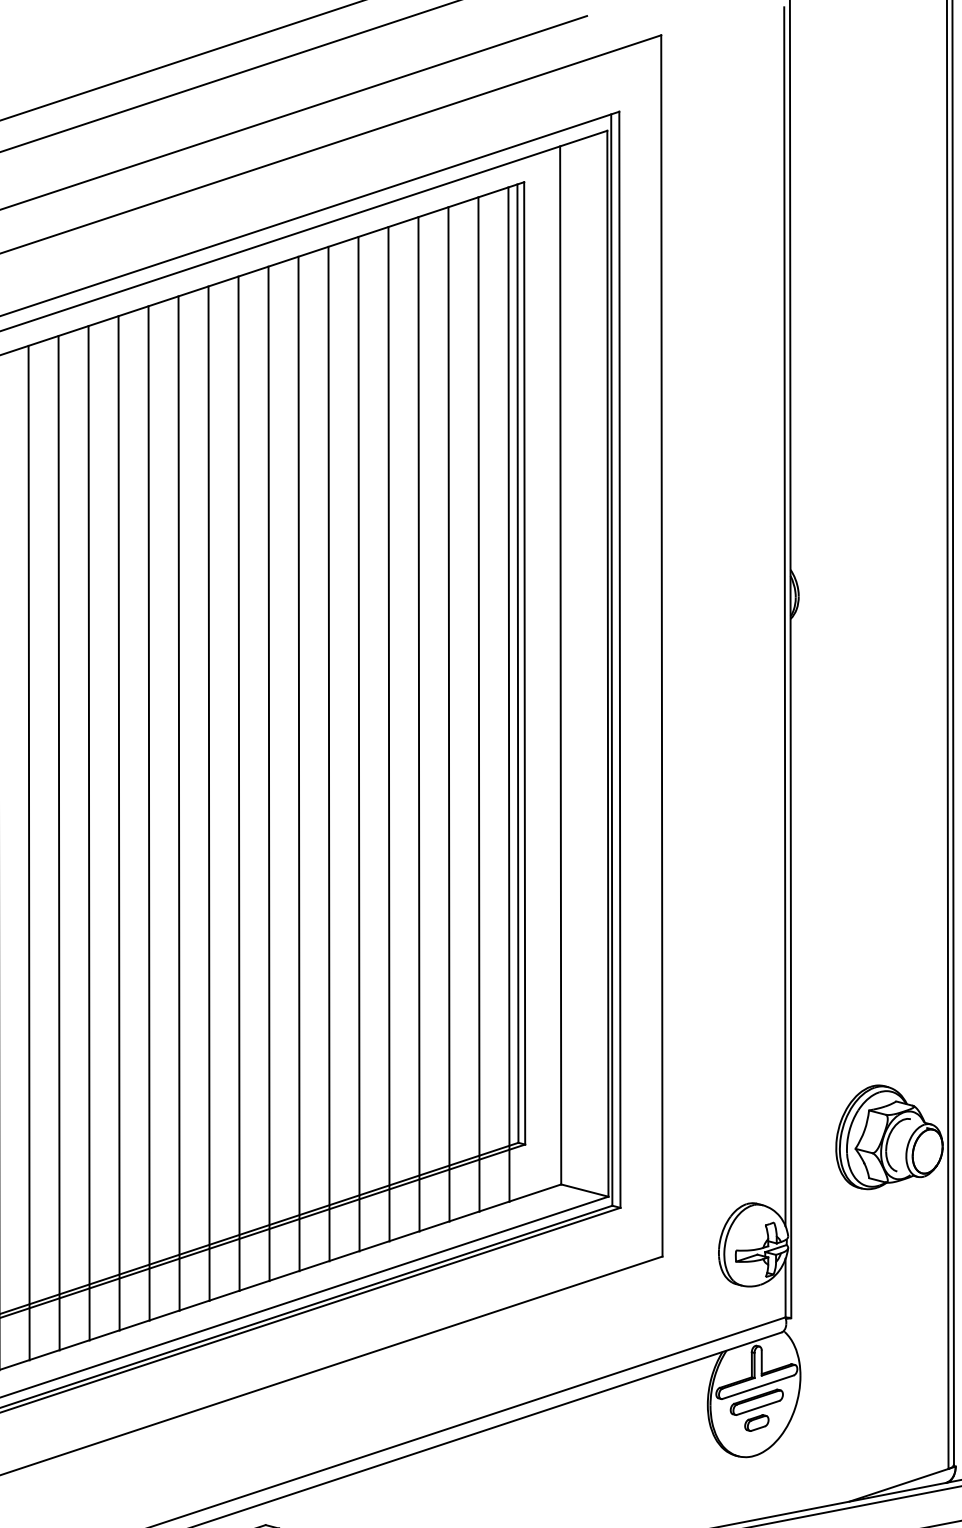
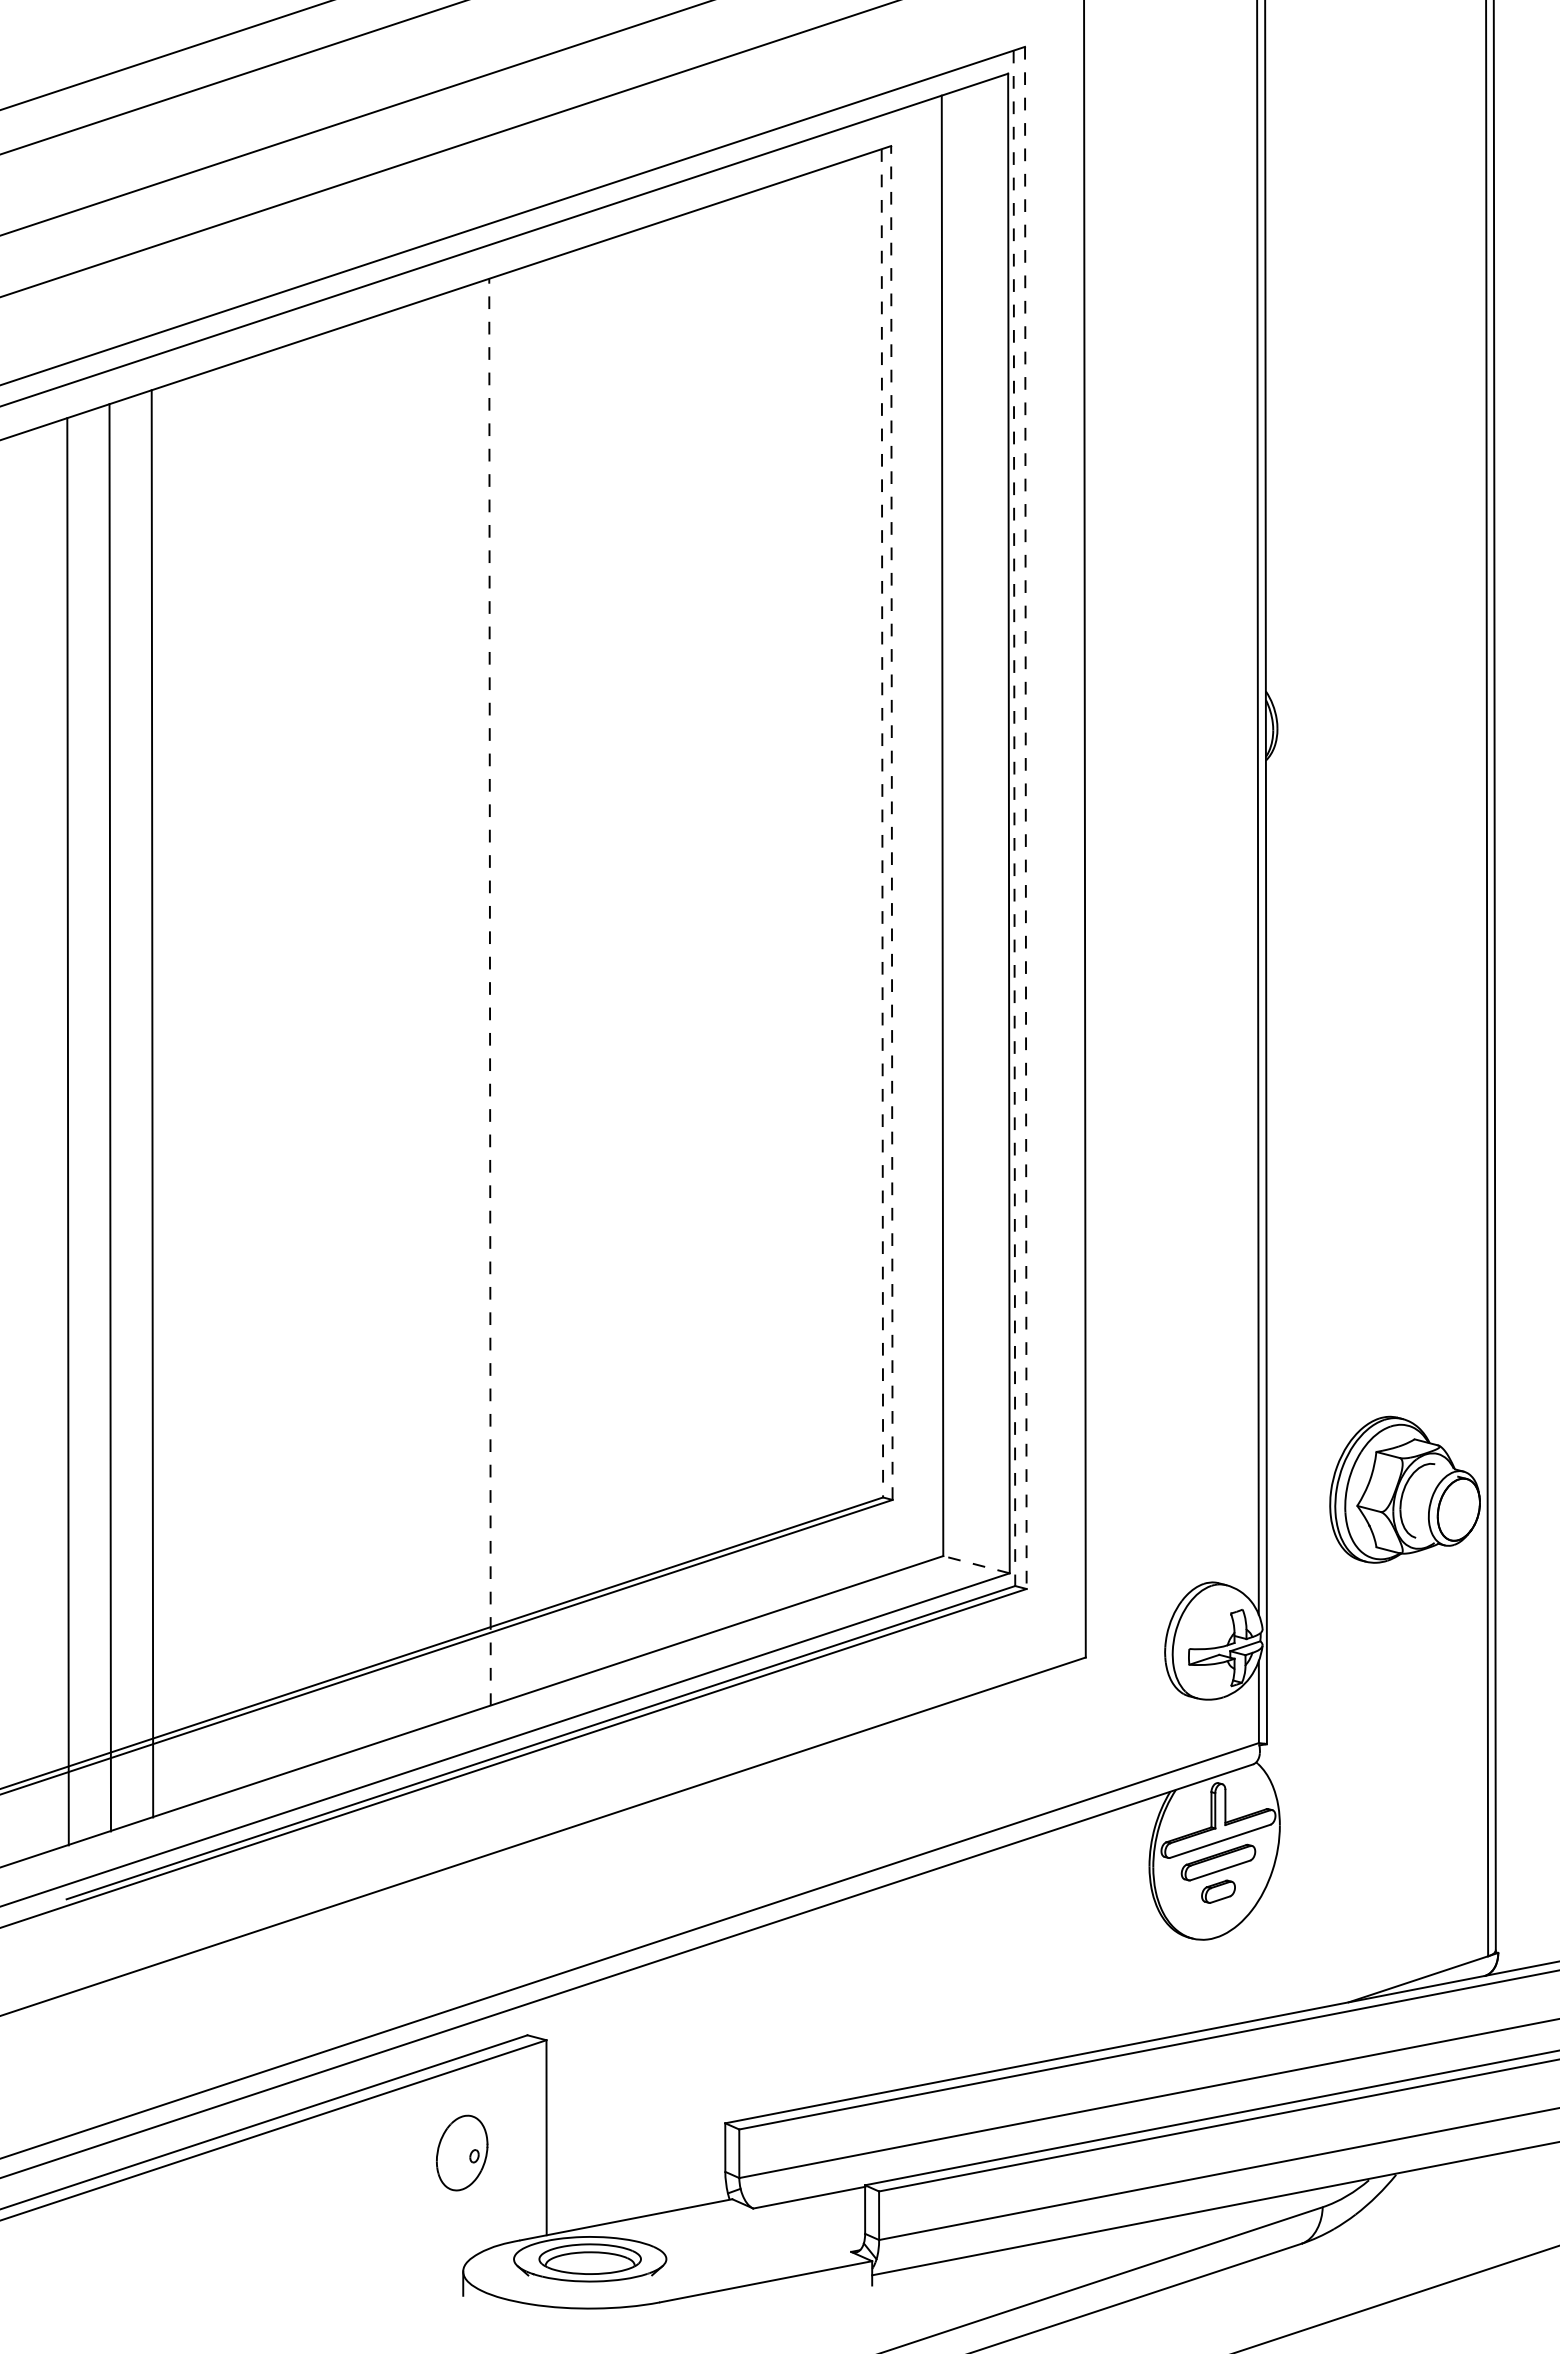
line: (611, 660) -> (1014, 818), solid -> dashed
line: (619, 660) -> (1025, 818), solid -> dashed
line: (518, 663) -> (882, 823), solid -> dashed
line: (524, 663) -> (891, 823), solid -> dashed
line: (508, 694) -> (869, 866), removed
line: (478, 704) -> (827, 880), removed
line: (449, 714) -> (785, 894), removed
line: (418, 724) -> (742, 908), removed
line: (388, 734) -> (700, 922), removed
line: (358, 744) -> (658, 936), removed
line: (328, 754) -> (616, 950), removed
line: (299, 763) -> (574, 964), removed
line: (268, 773) -> (531, 978), removed
line: (239, 783) -> (490, 992), solid -> dashed
line: (208, 793) -> (447, 1005), removed
line: (178, 803) -> (405, 1019), removed
line: (149, 813) -> (363, 1033), removed
line: (118, 822) -> (320, 1047), removed
line: (88, 832) -> (278, 1061), removed
line: (58, 842) -> (236, 1075), removed
line: (28, 852) -> (194, 1089), removed
line: (584, 1190) -> (976, 1564), solid -> dashed

